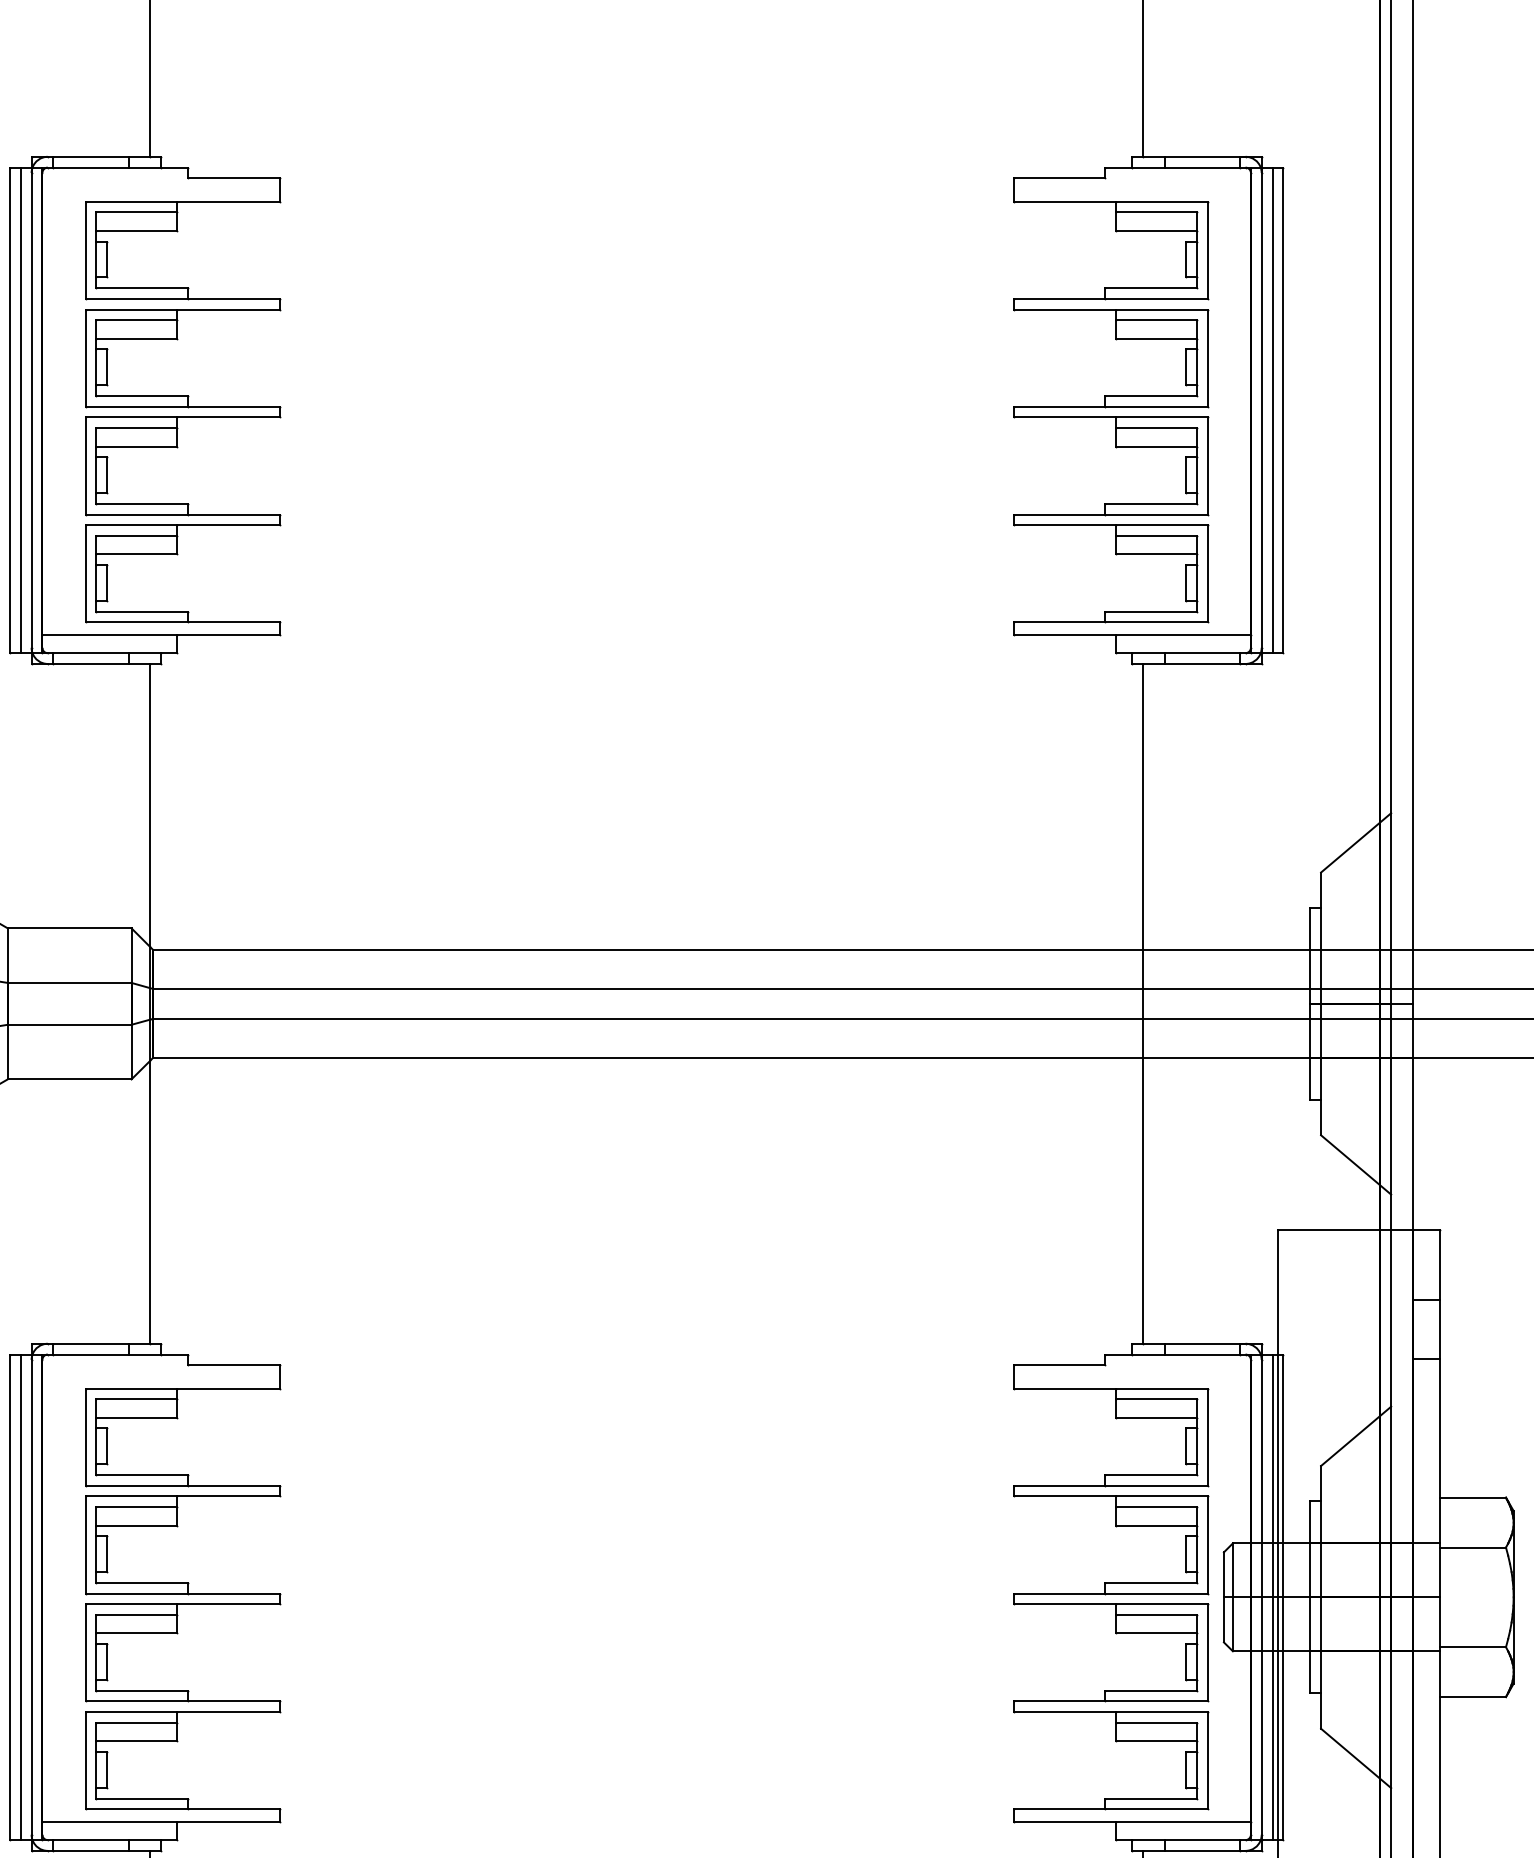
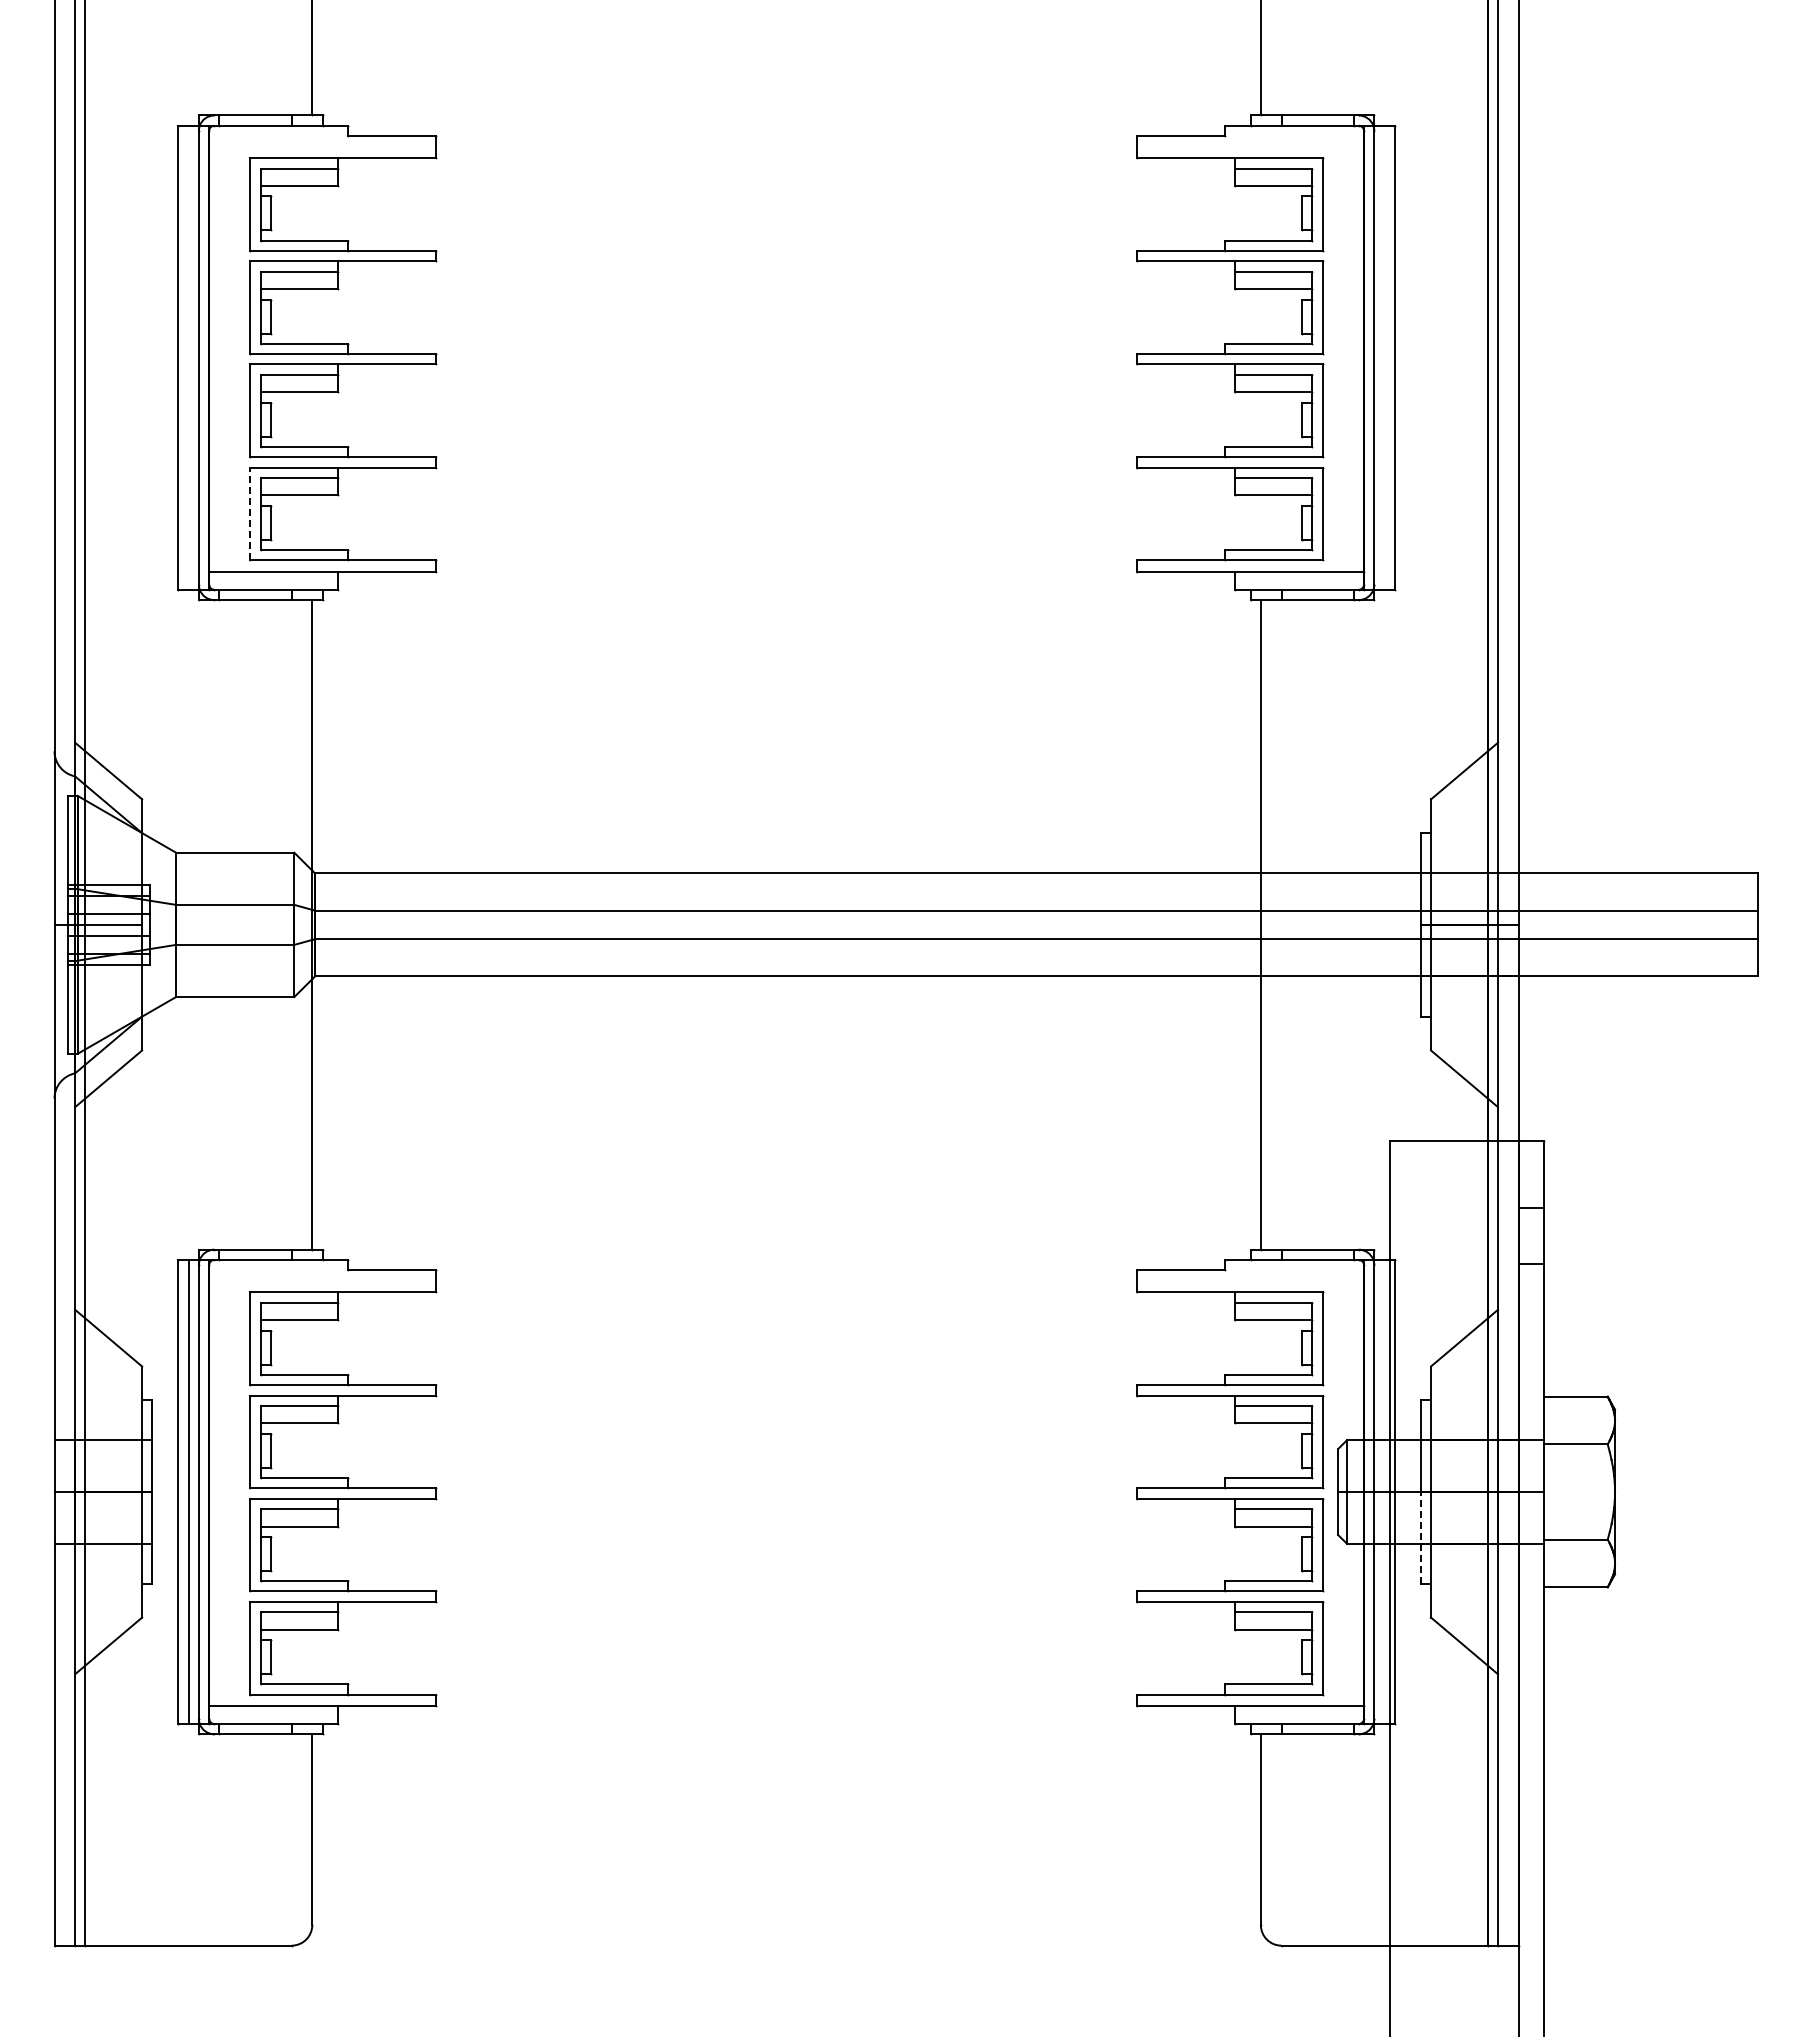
line: (20, 410) -> (188, 357), removed
line: (1272, 410) -> (1384, 357), removed
line: (85, 573) -> (250, 513), solid -> dashed
line: (1272, 1596) -> (1384, 1491), removed
line: (1310, 1644) -> (1420, 1537), solid -> dashed

